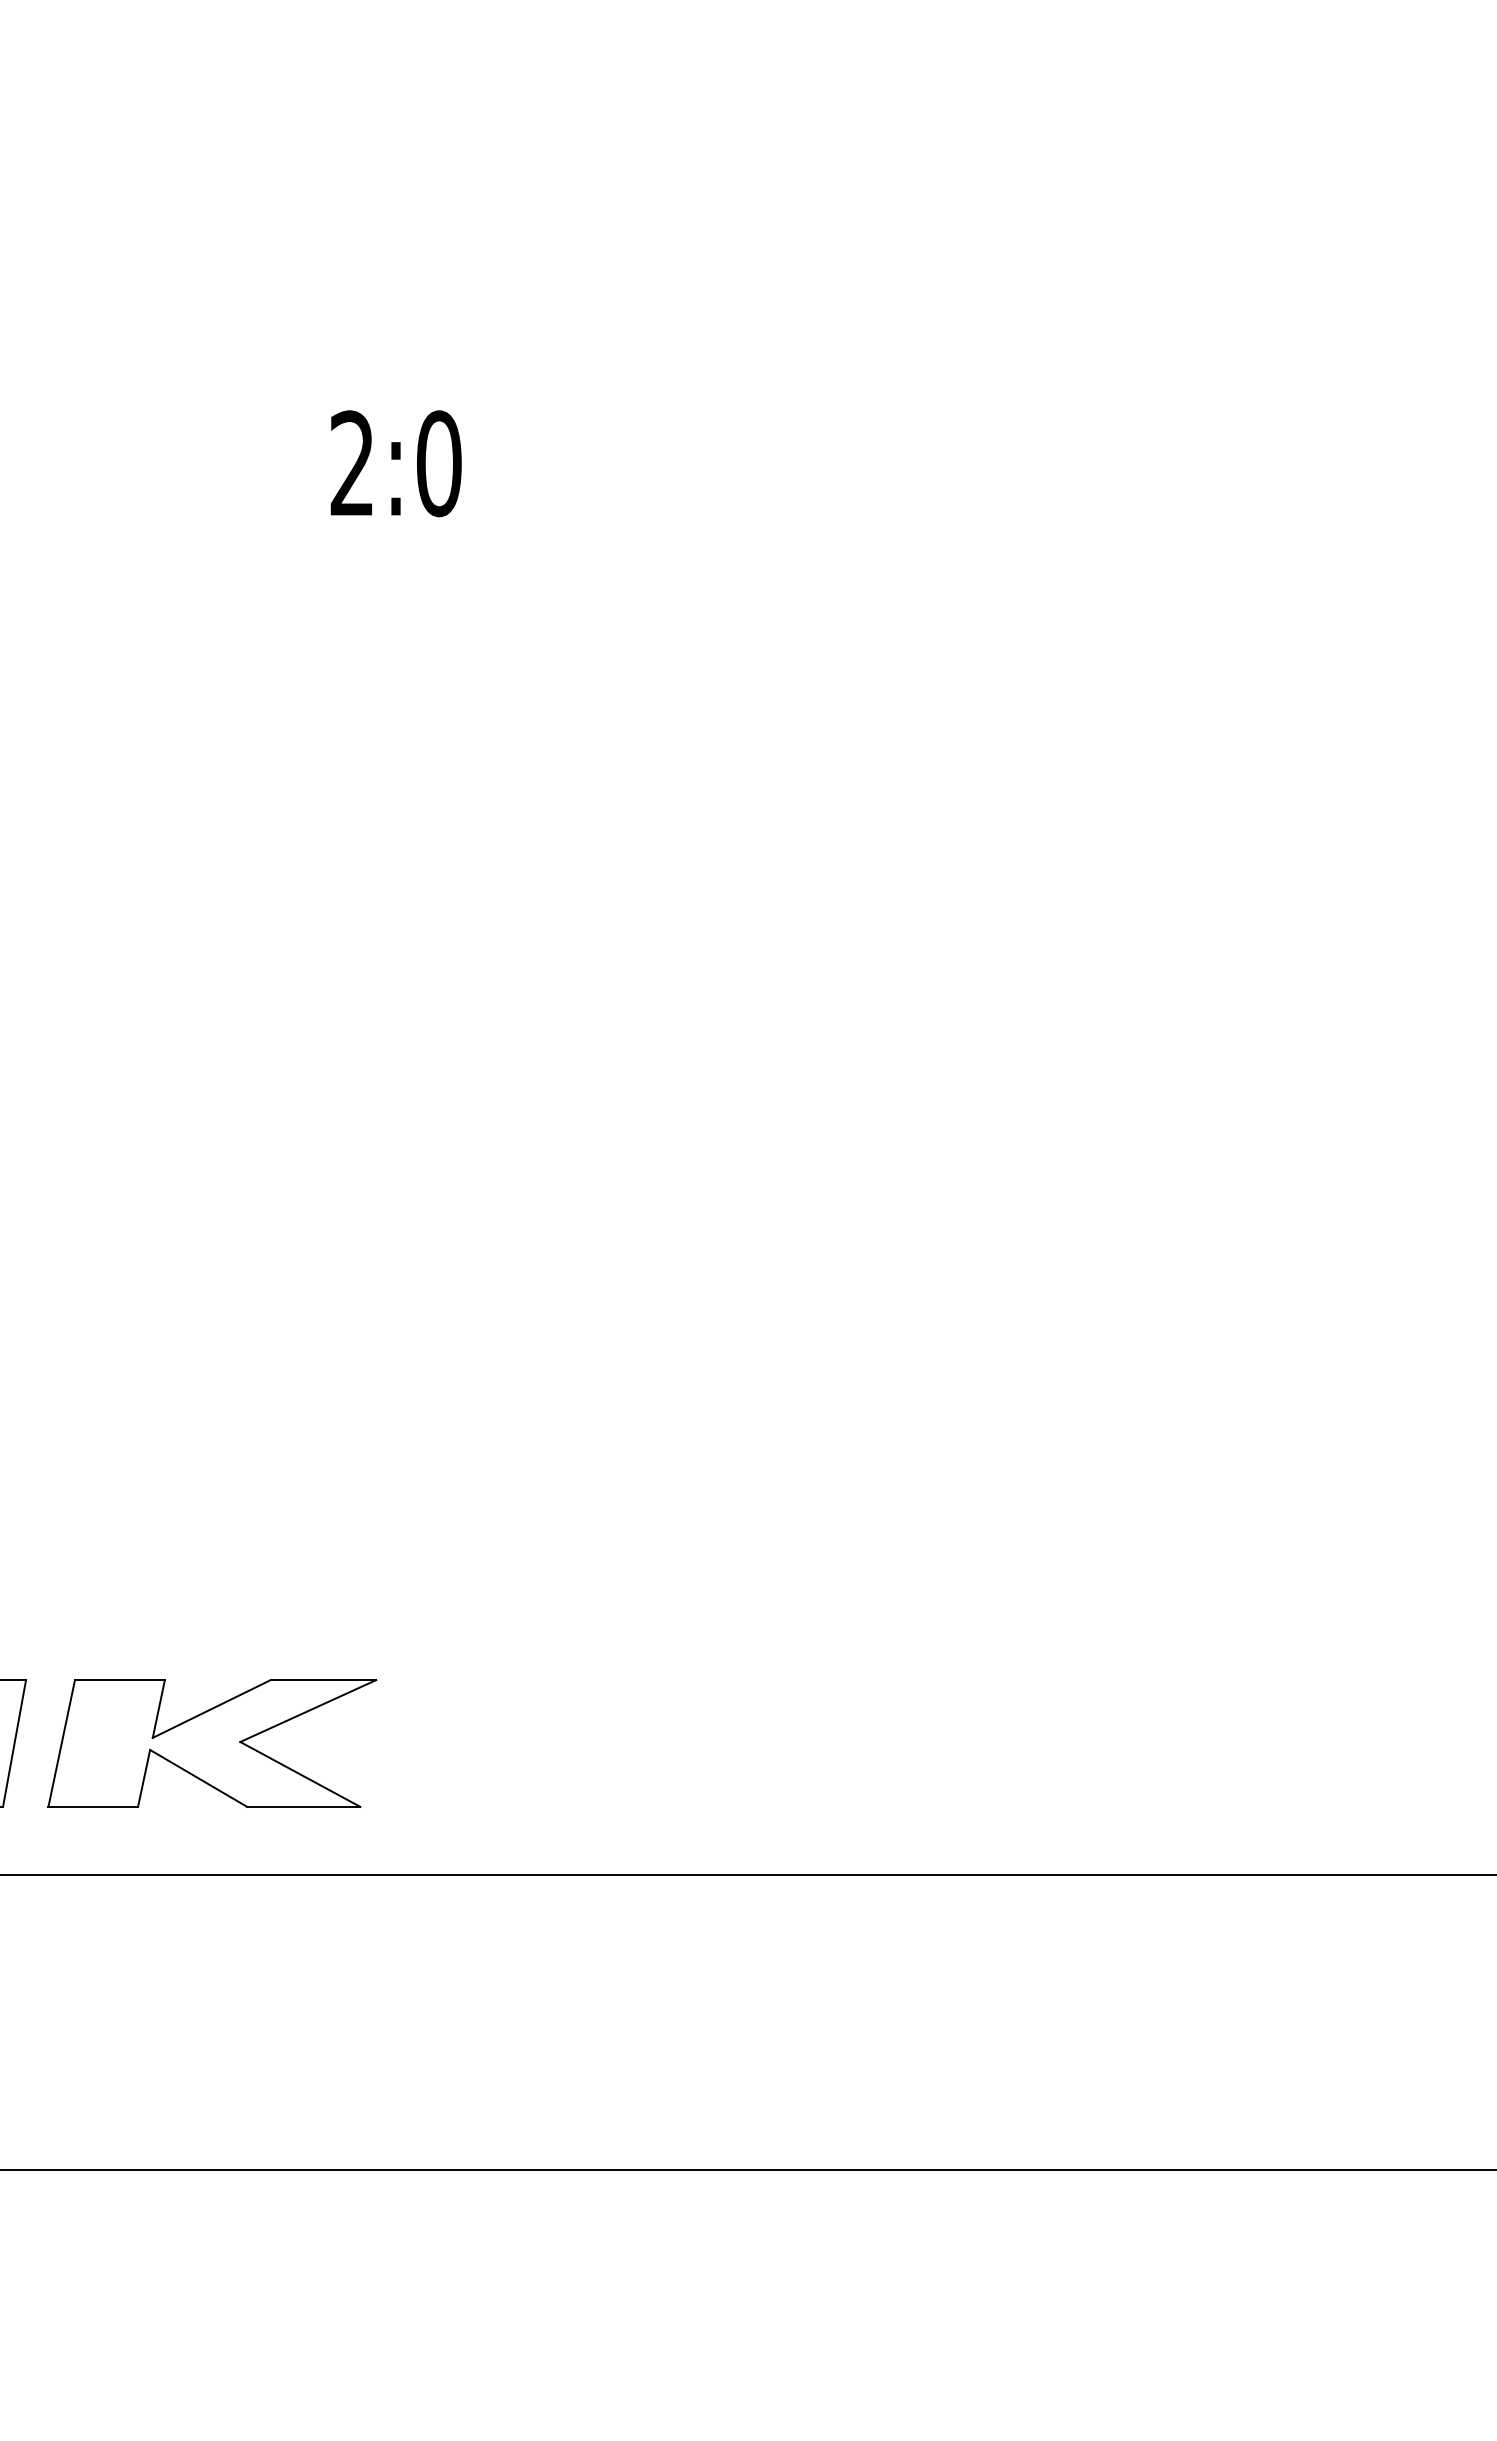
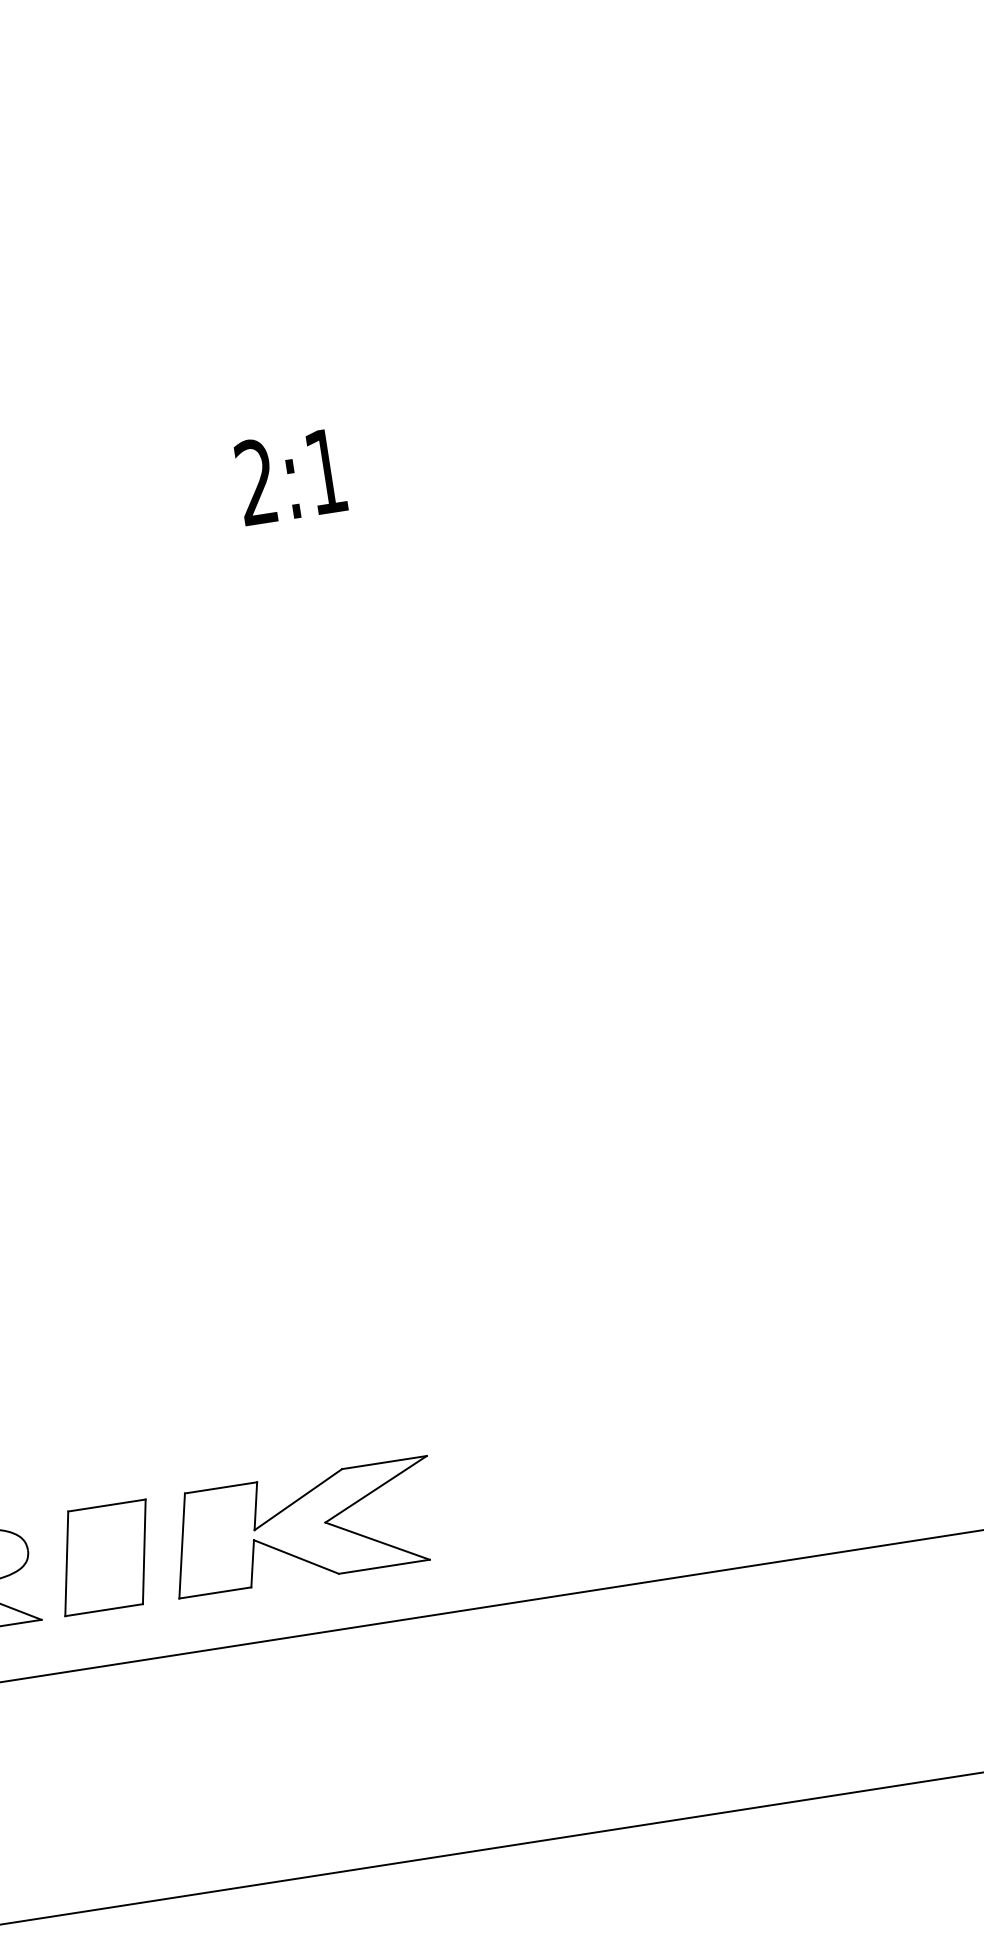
text: (439, 463) -> (326, 471), 2:0 -> 2:1

